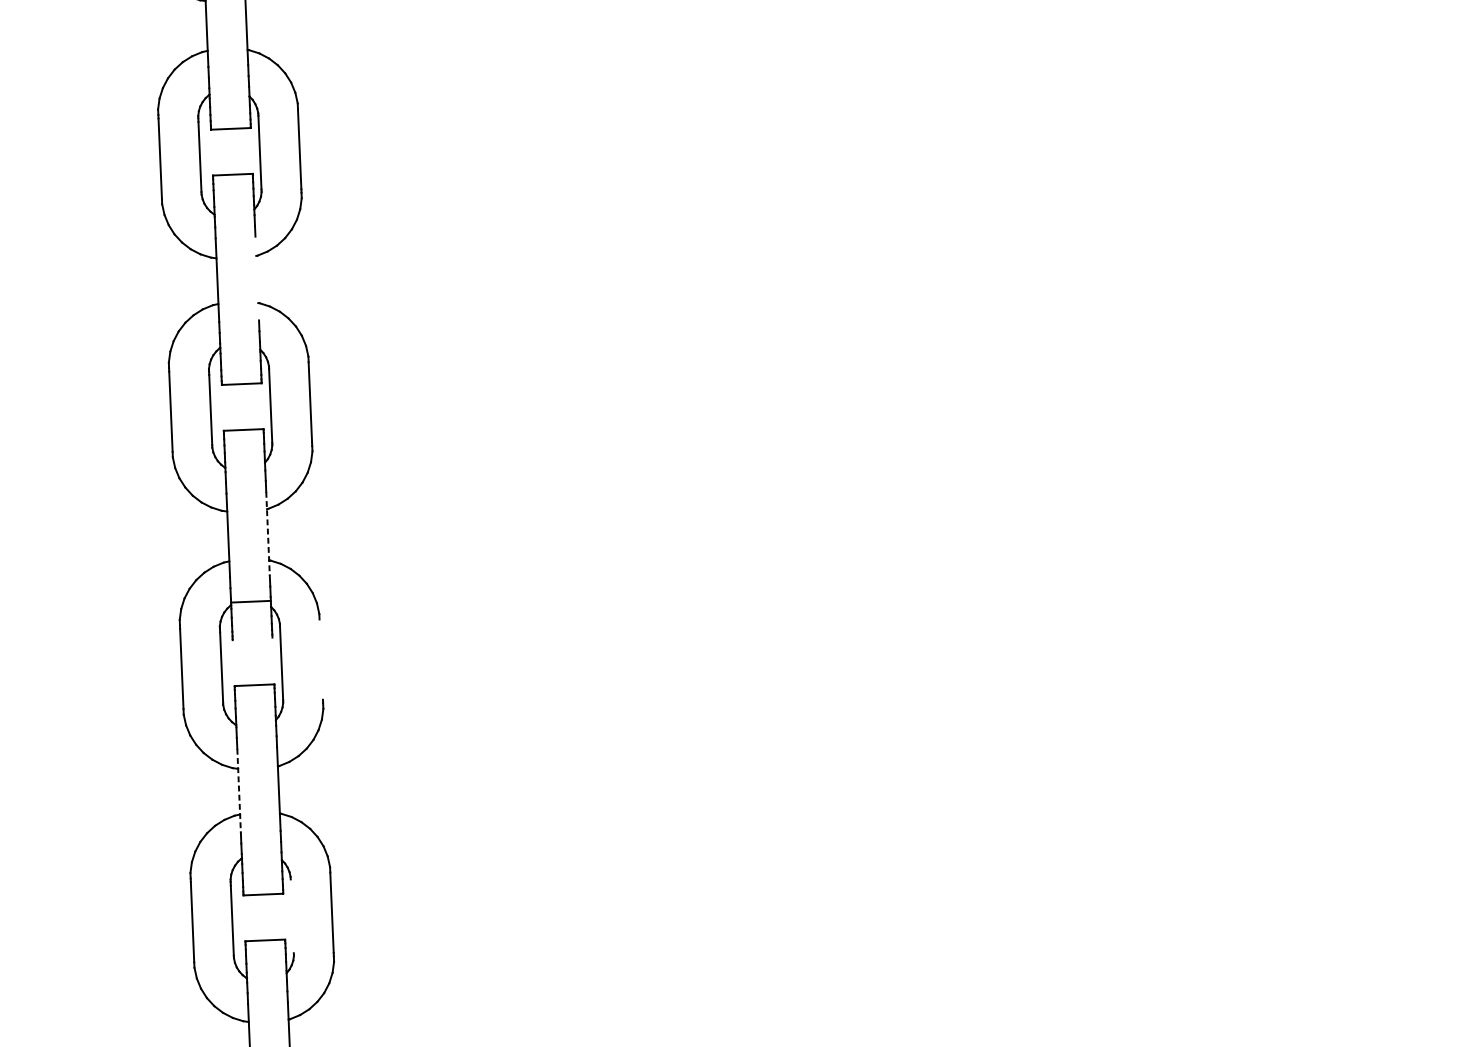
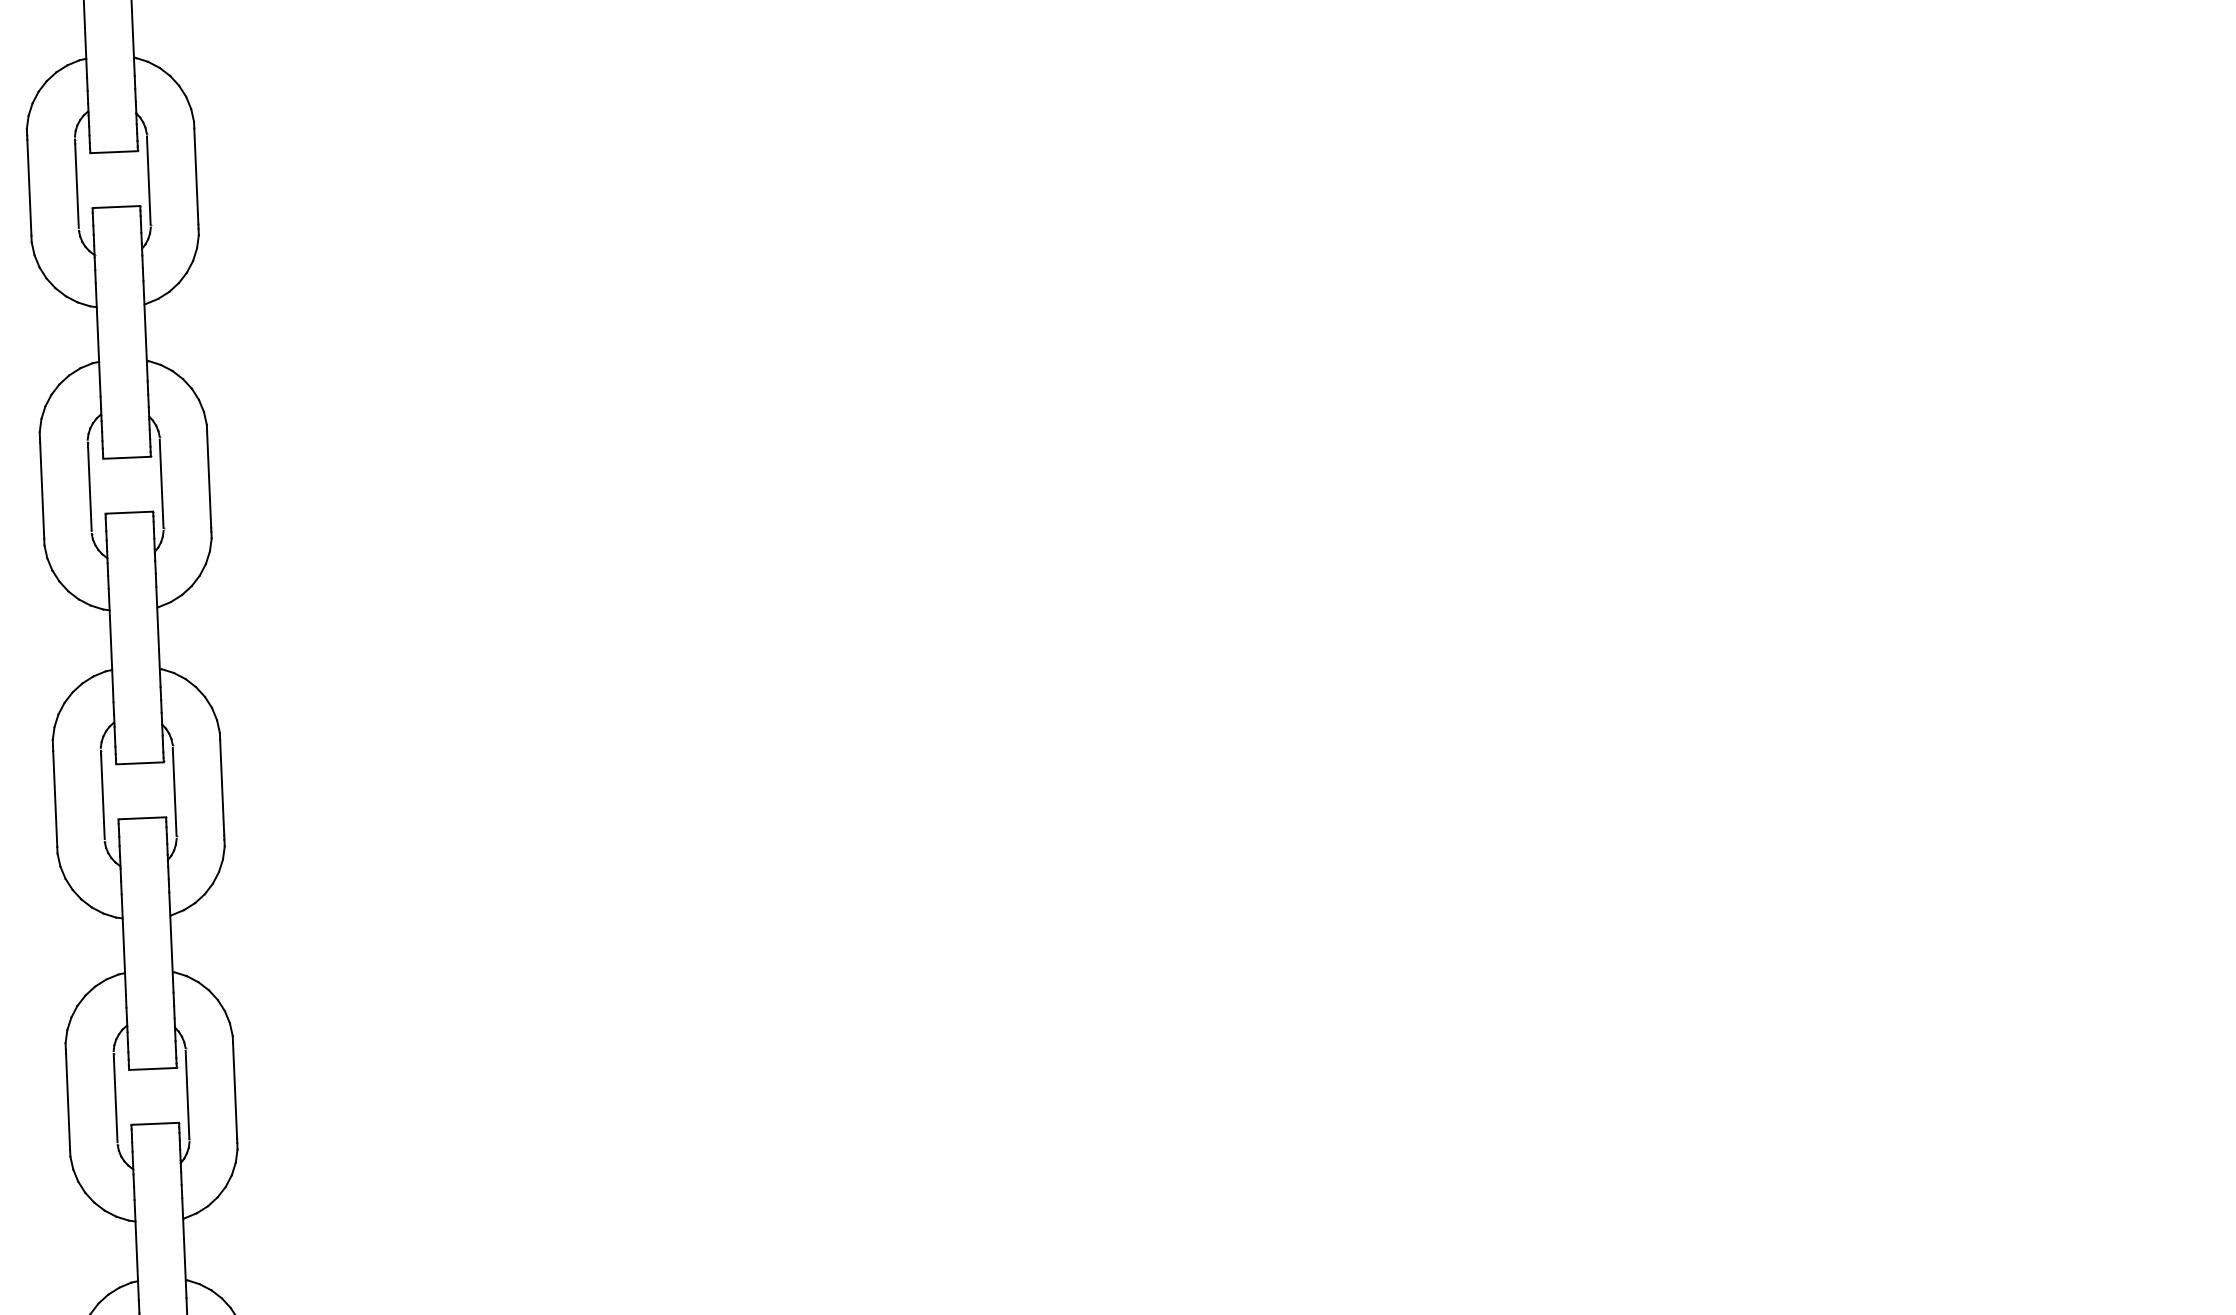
line: (257, 278) -> (145, 331), added
line: (268, 534) -> (158, 637), dashed -> solid
line: (250, 601) -> (139, 763), moved
line: (321, 659) -> (222, 787), added
line: (238, 791) -> (123, 945), dashed -> solid
line: (292, 915) -> (187, 1094), added

